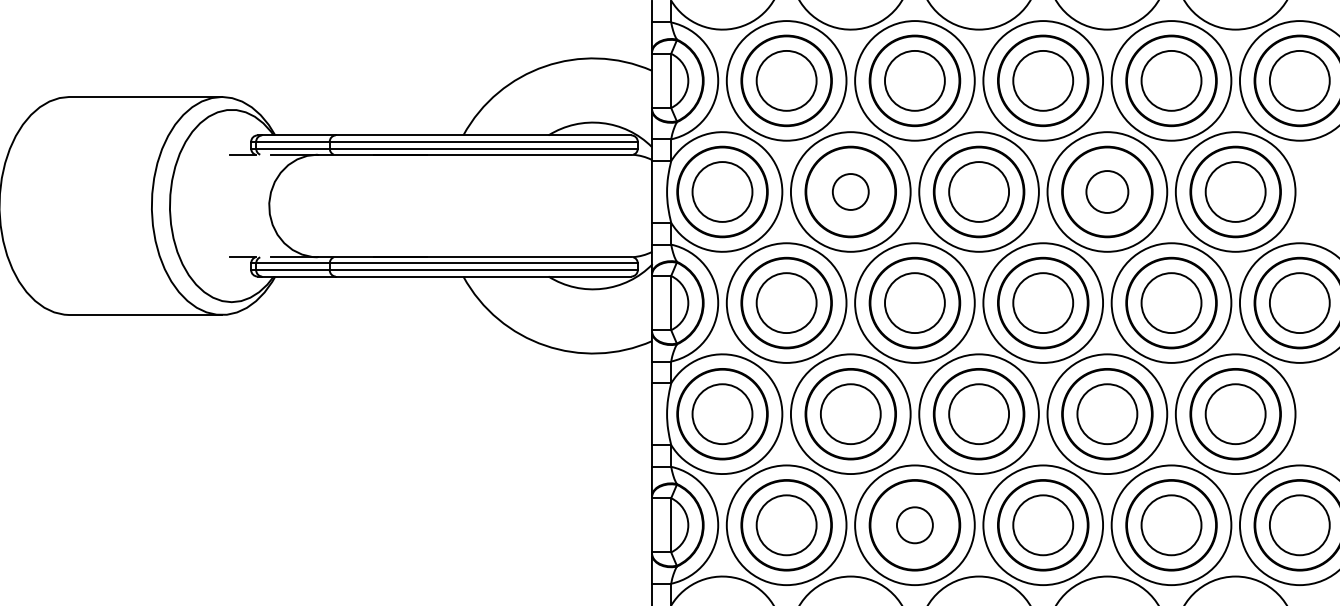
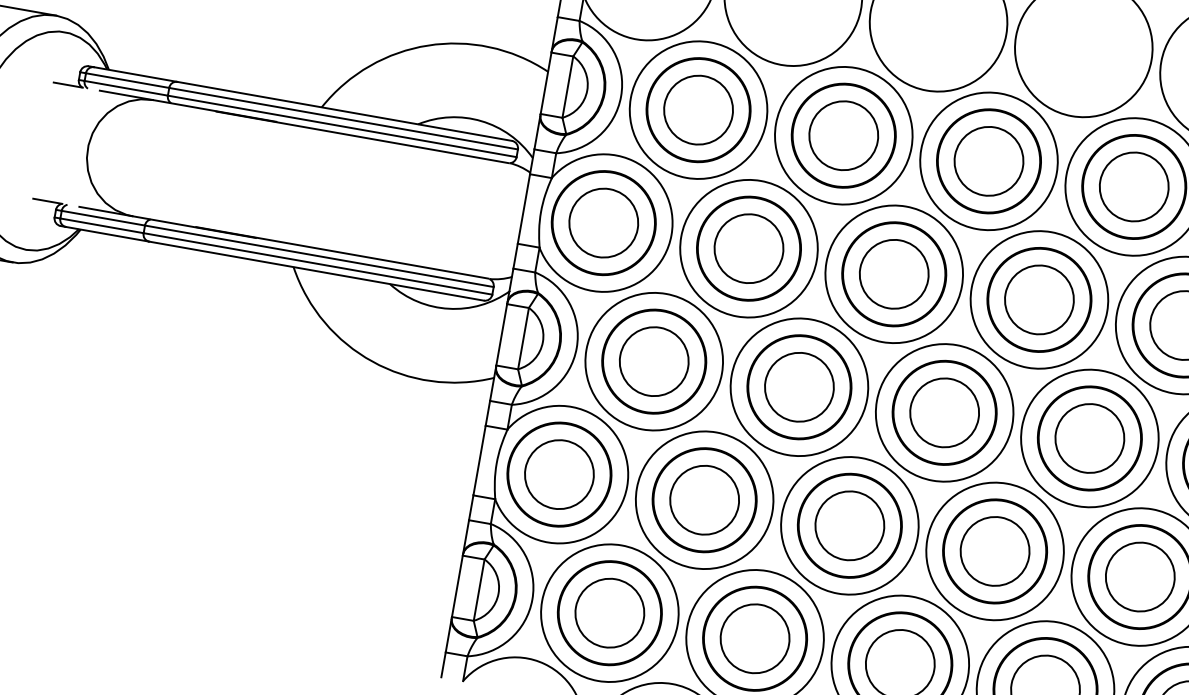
circle: (850, 191) -> (748, 248), size x1.67
circle: (1107, 191) -> (1039, 299), size x1.43
circle: (914, 525) -> (754, 638), size x1.67

